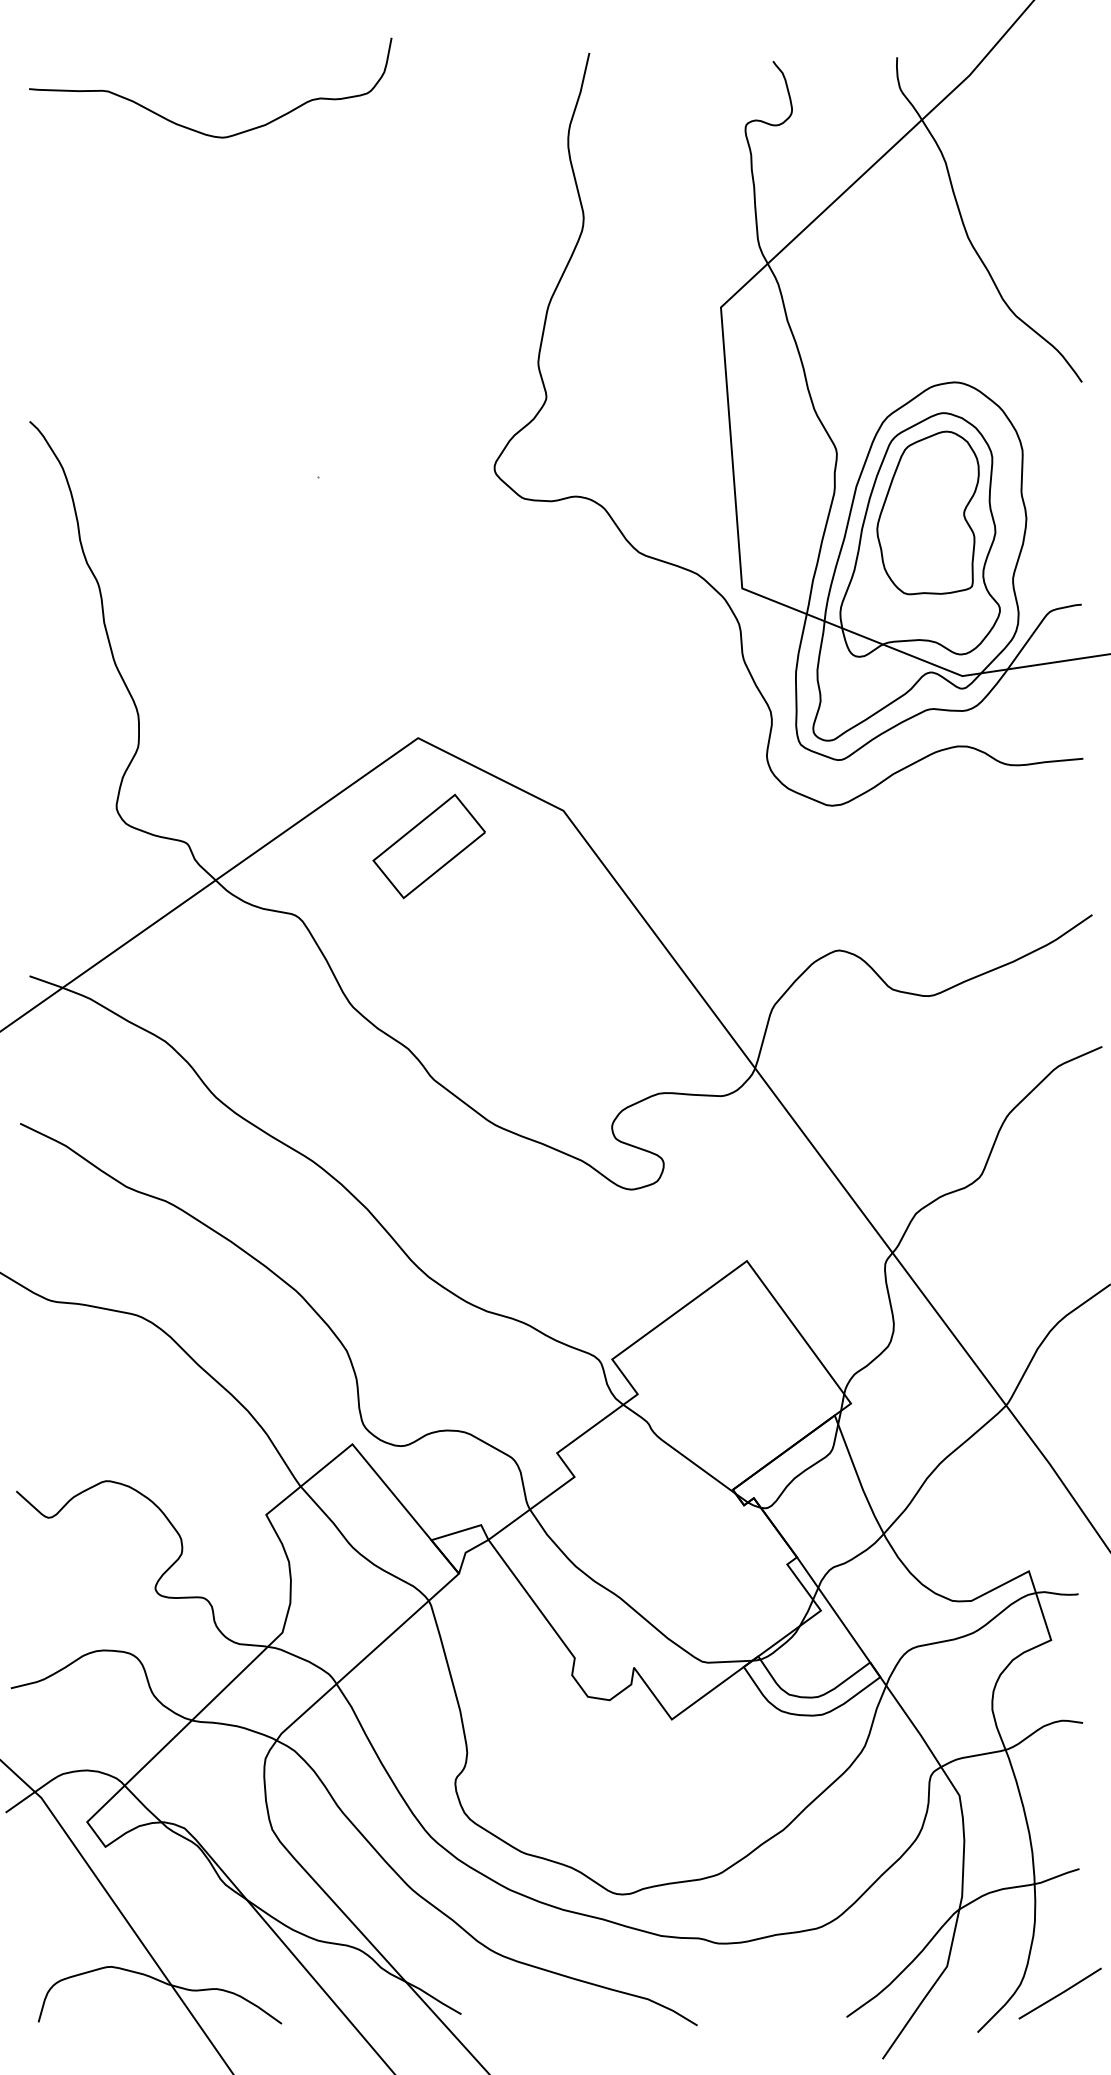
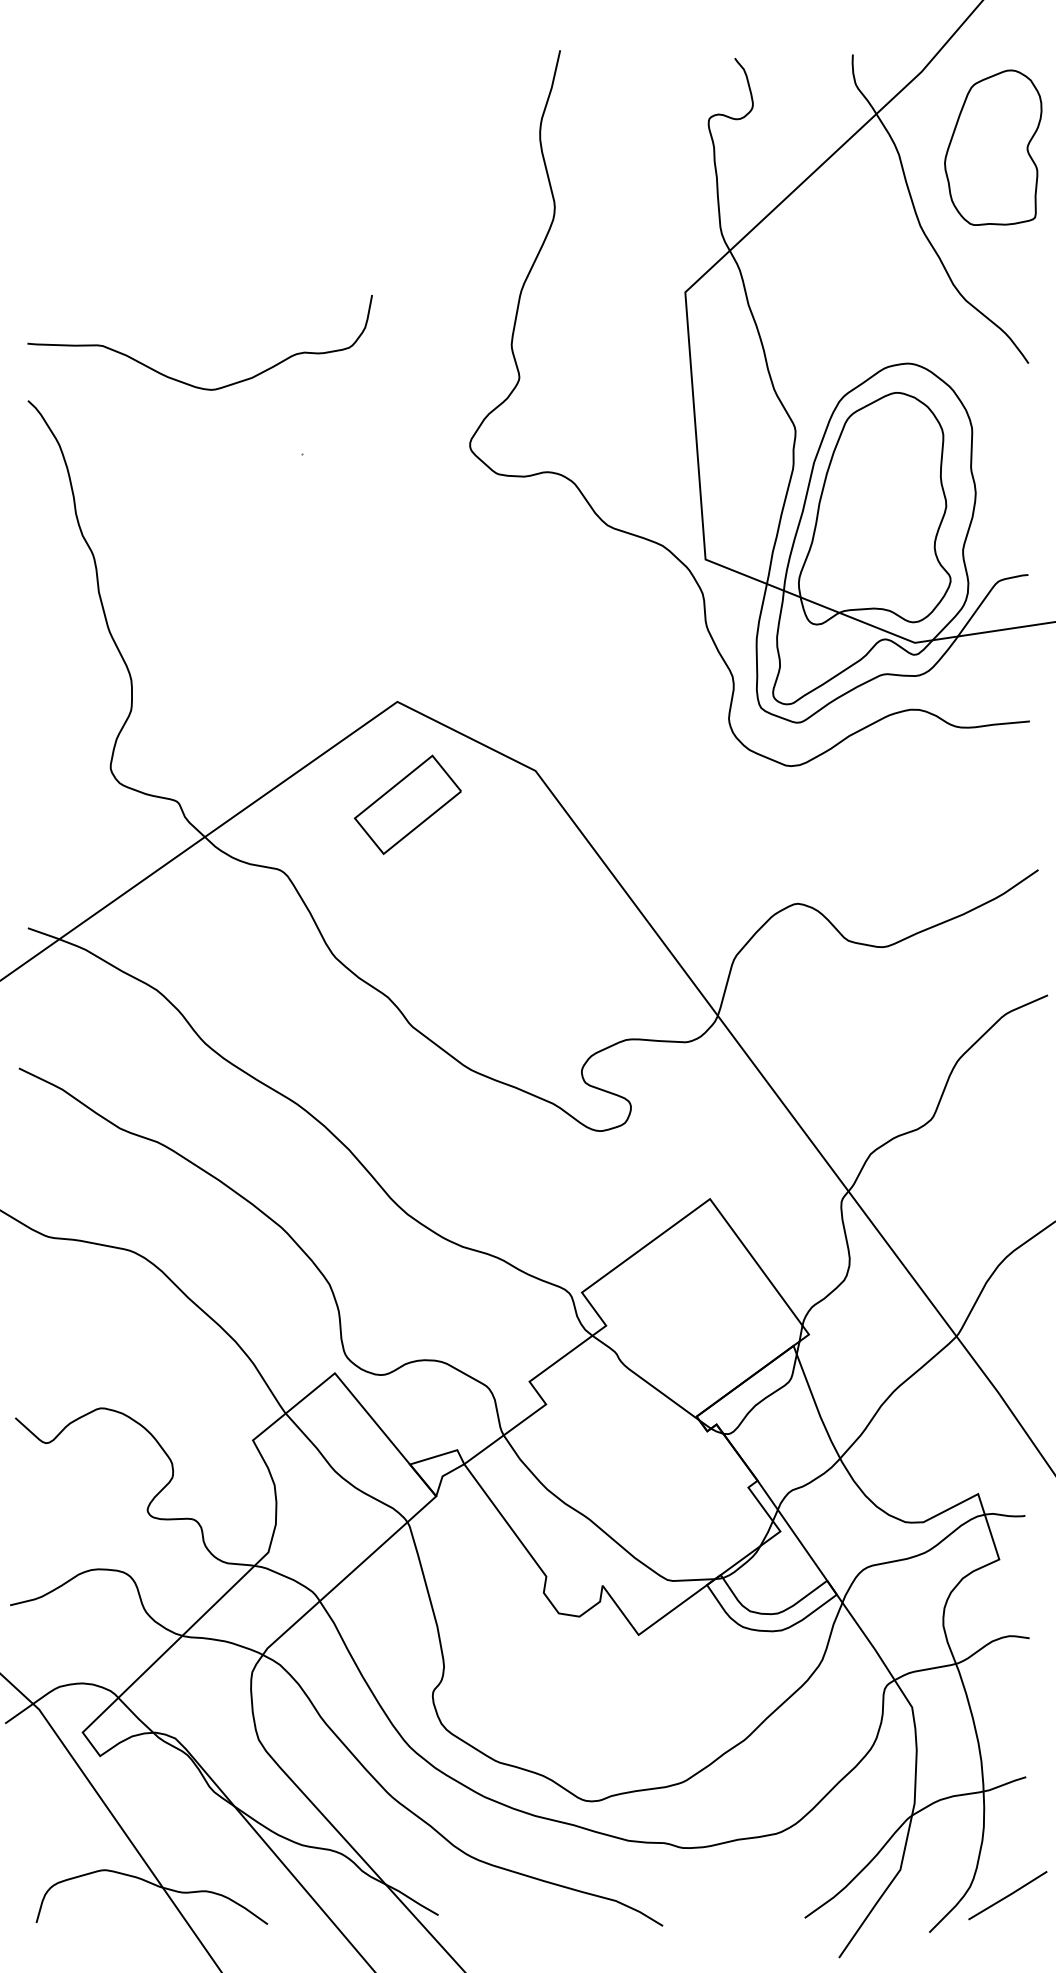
curve: (196, 129) -> (186, 382), moved
part: (928, 512) -> (993, 147), moved

